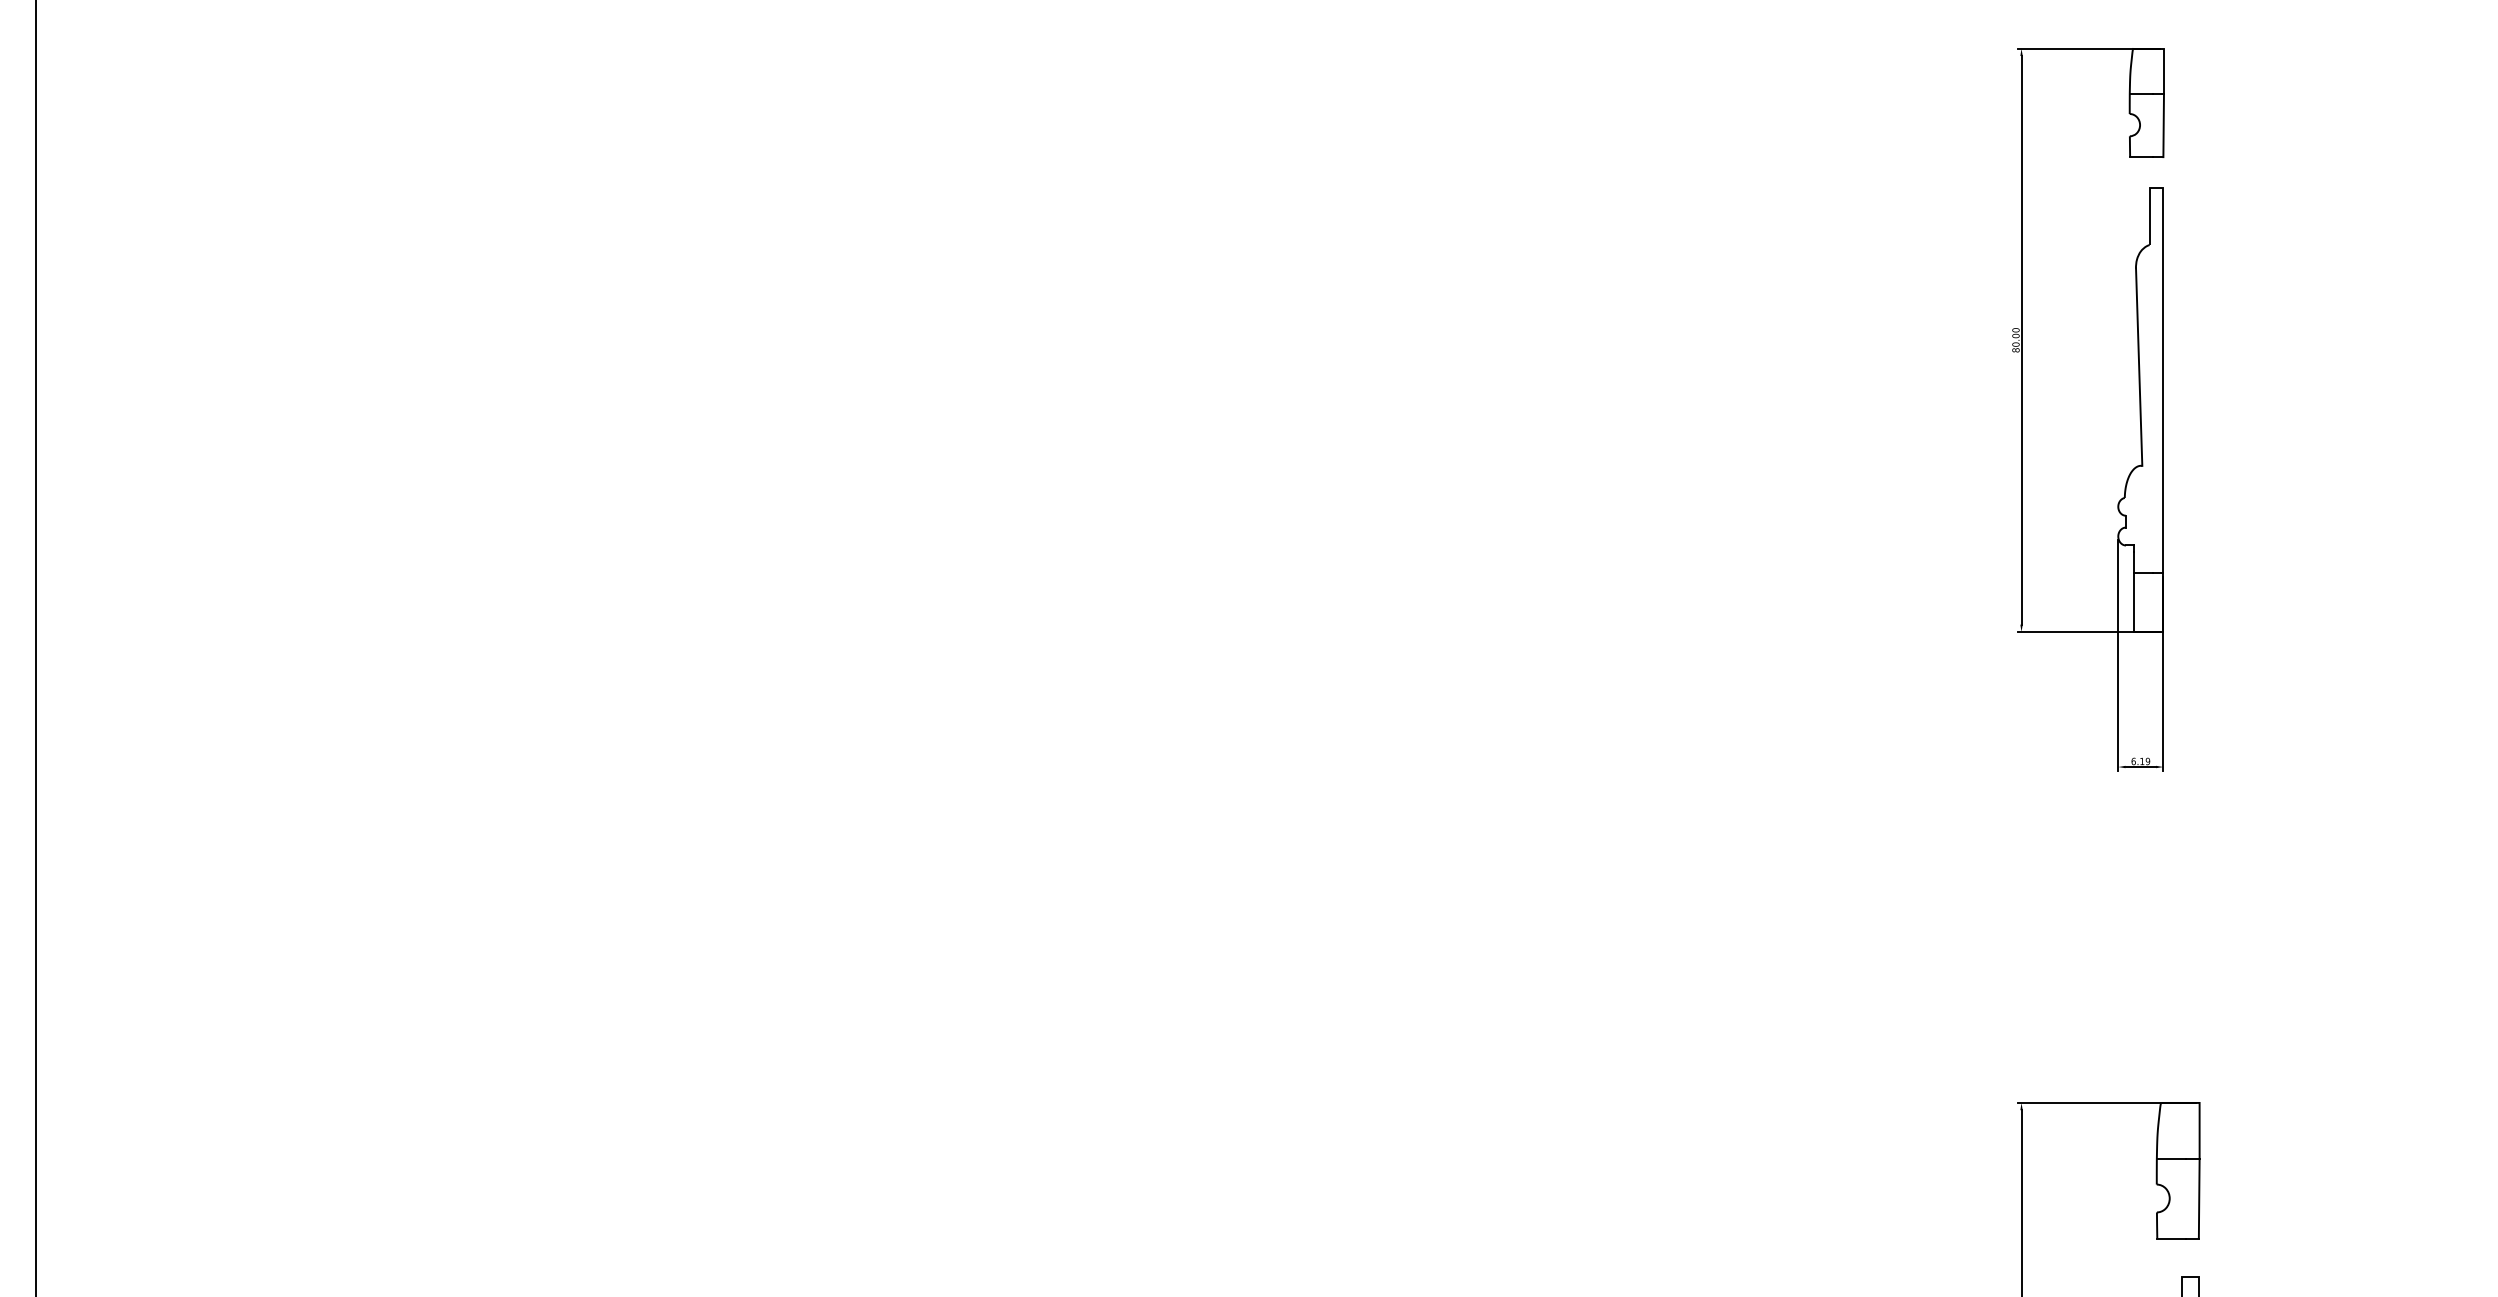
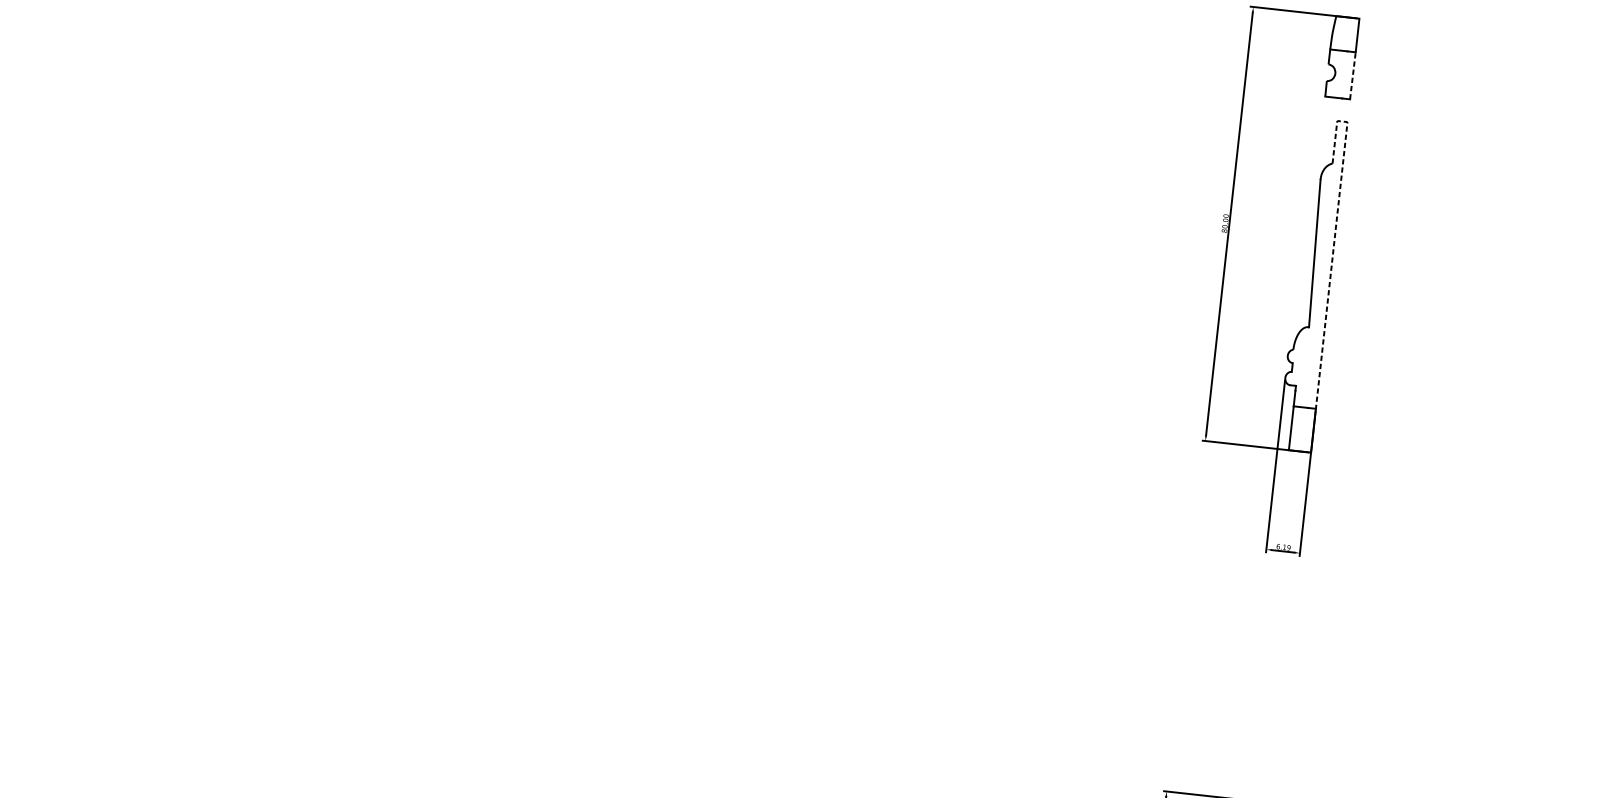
line: (2163, 125) -> (1352, 75), solid -> dashed
line: (2163, 343) -> (1334, 238), solid -> dashed

